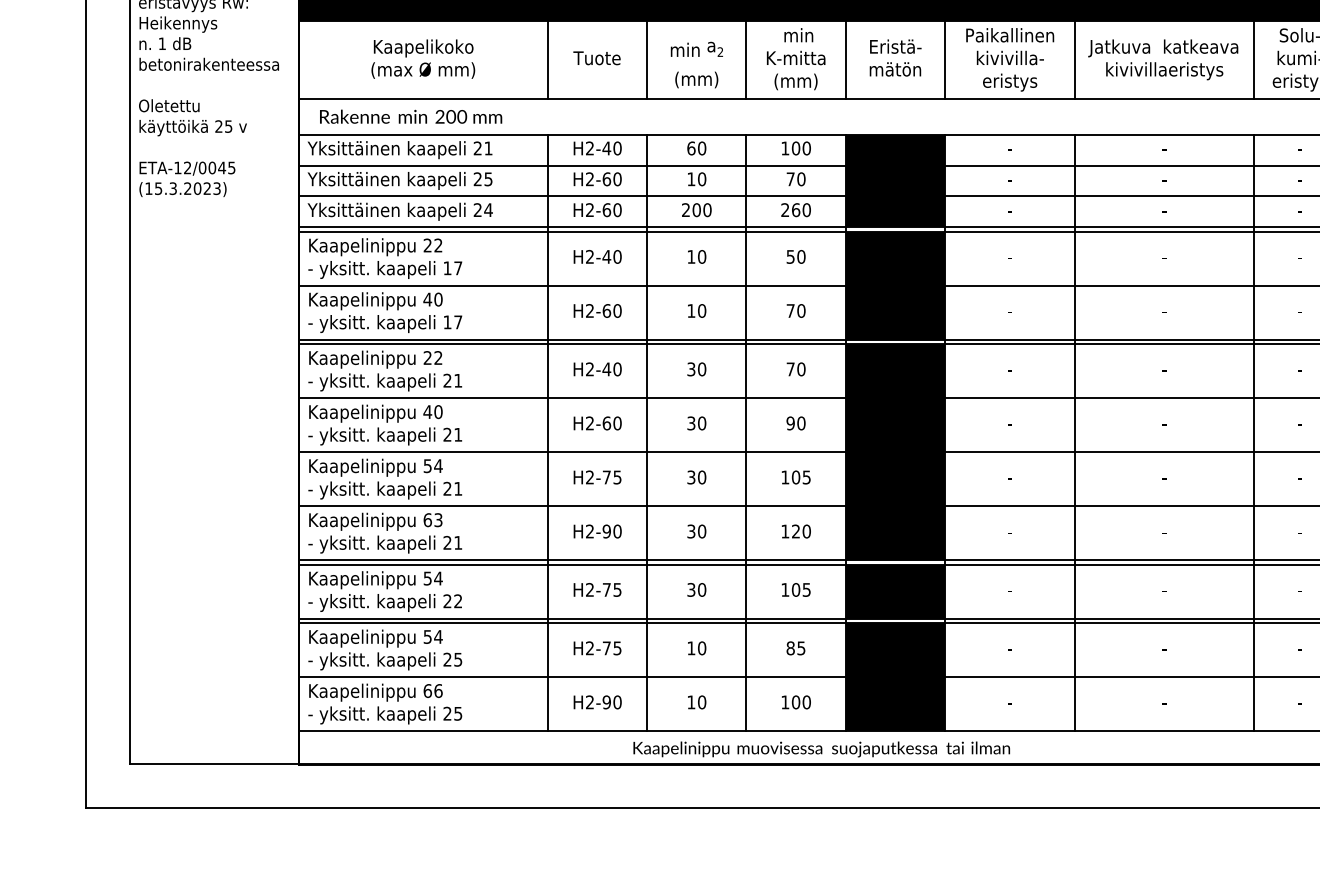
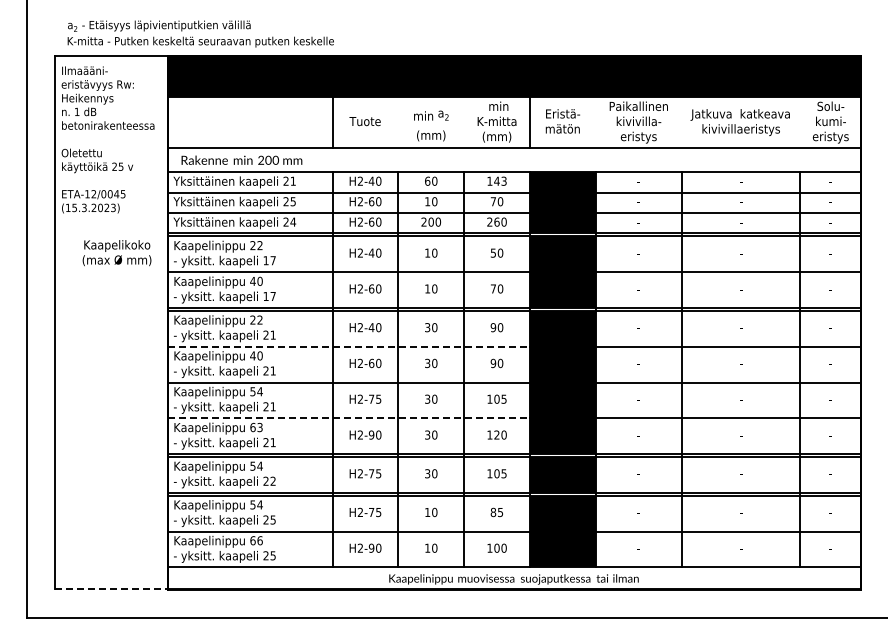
text: (422, 59) -> (116, 253), moved
line: (647, 59) -> (398, 122), removed
line: (747, 59) -> (464, 122), removed
line: (944, 59) -> (595, 122), removed
line: (1074, 59) -> (681, 122), removed
line: (1254, 59) -> (800, 122), removed
text: (801, 147) -> (500, 180), 100 -> 143
text: (790, 369) -> (493, 327), 70 -> 90
line: (573, 397) -> (349, 346), solid -> dashed
line: (573, 506) -> (349, 418), solid -> dashed
line: (214, 764) -> (111, 589), solid -> dashed

